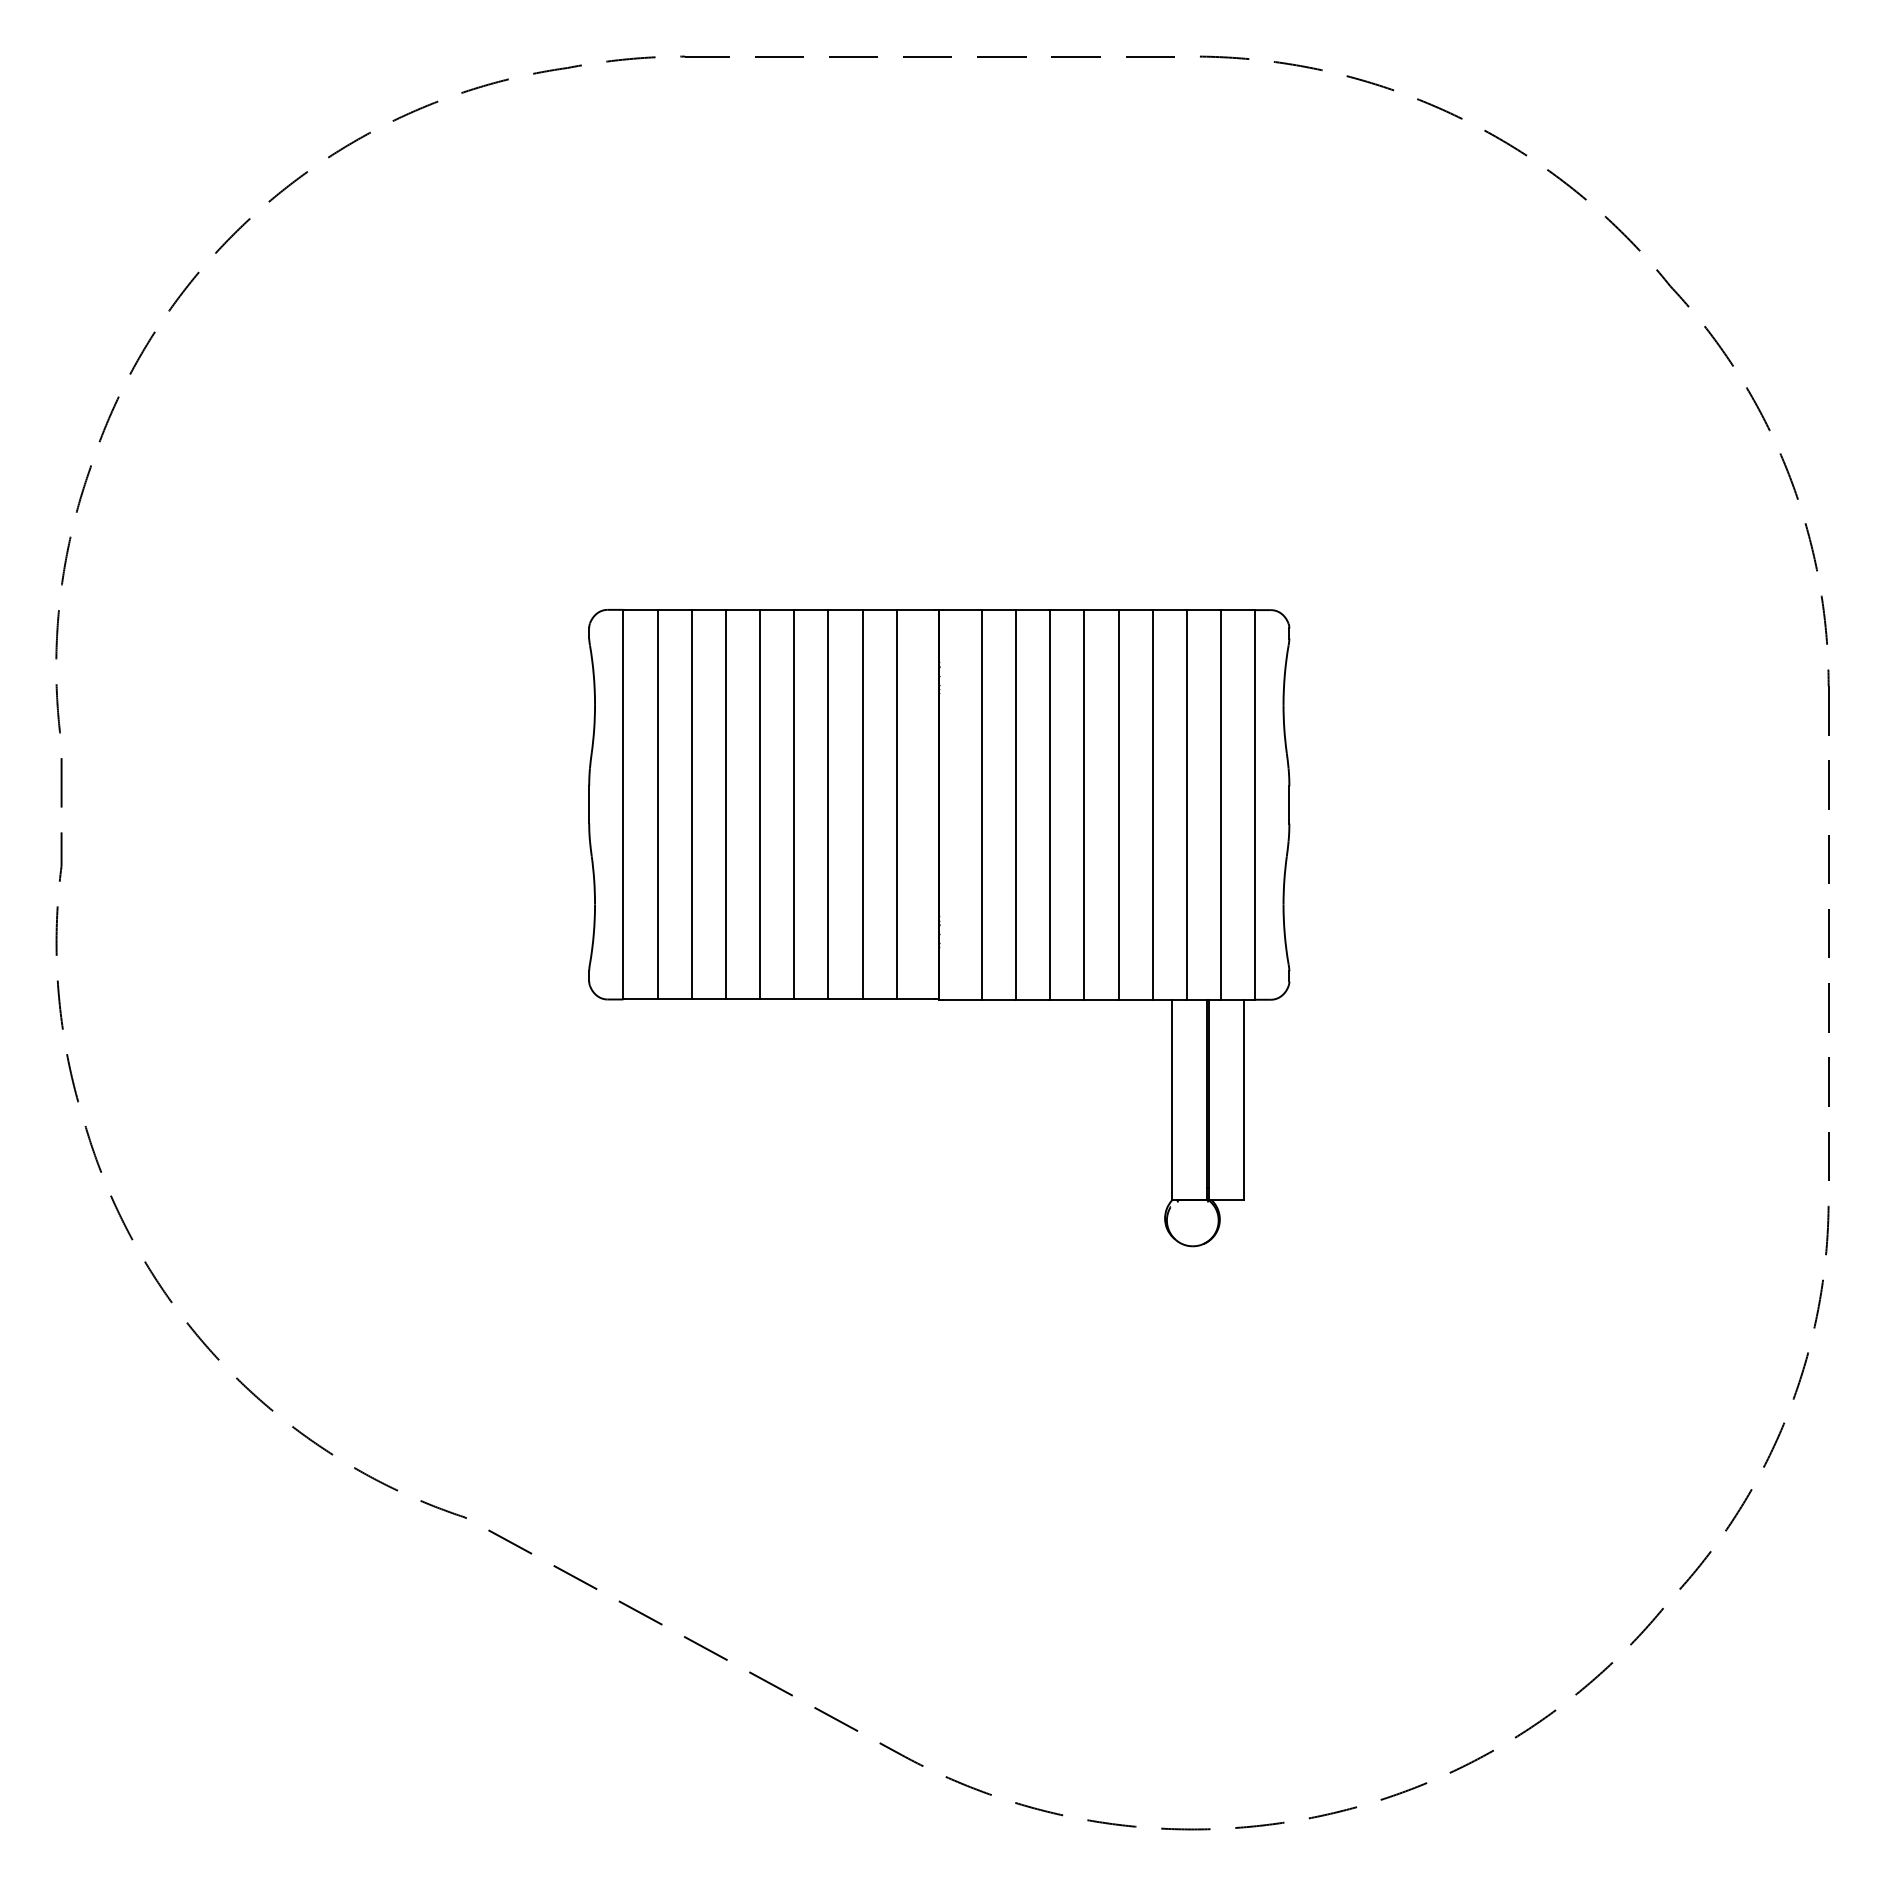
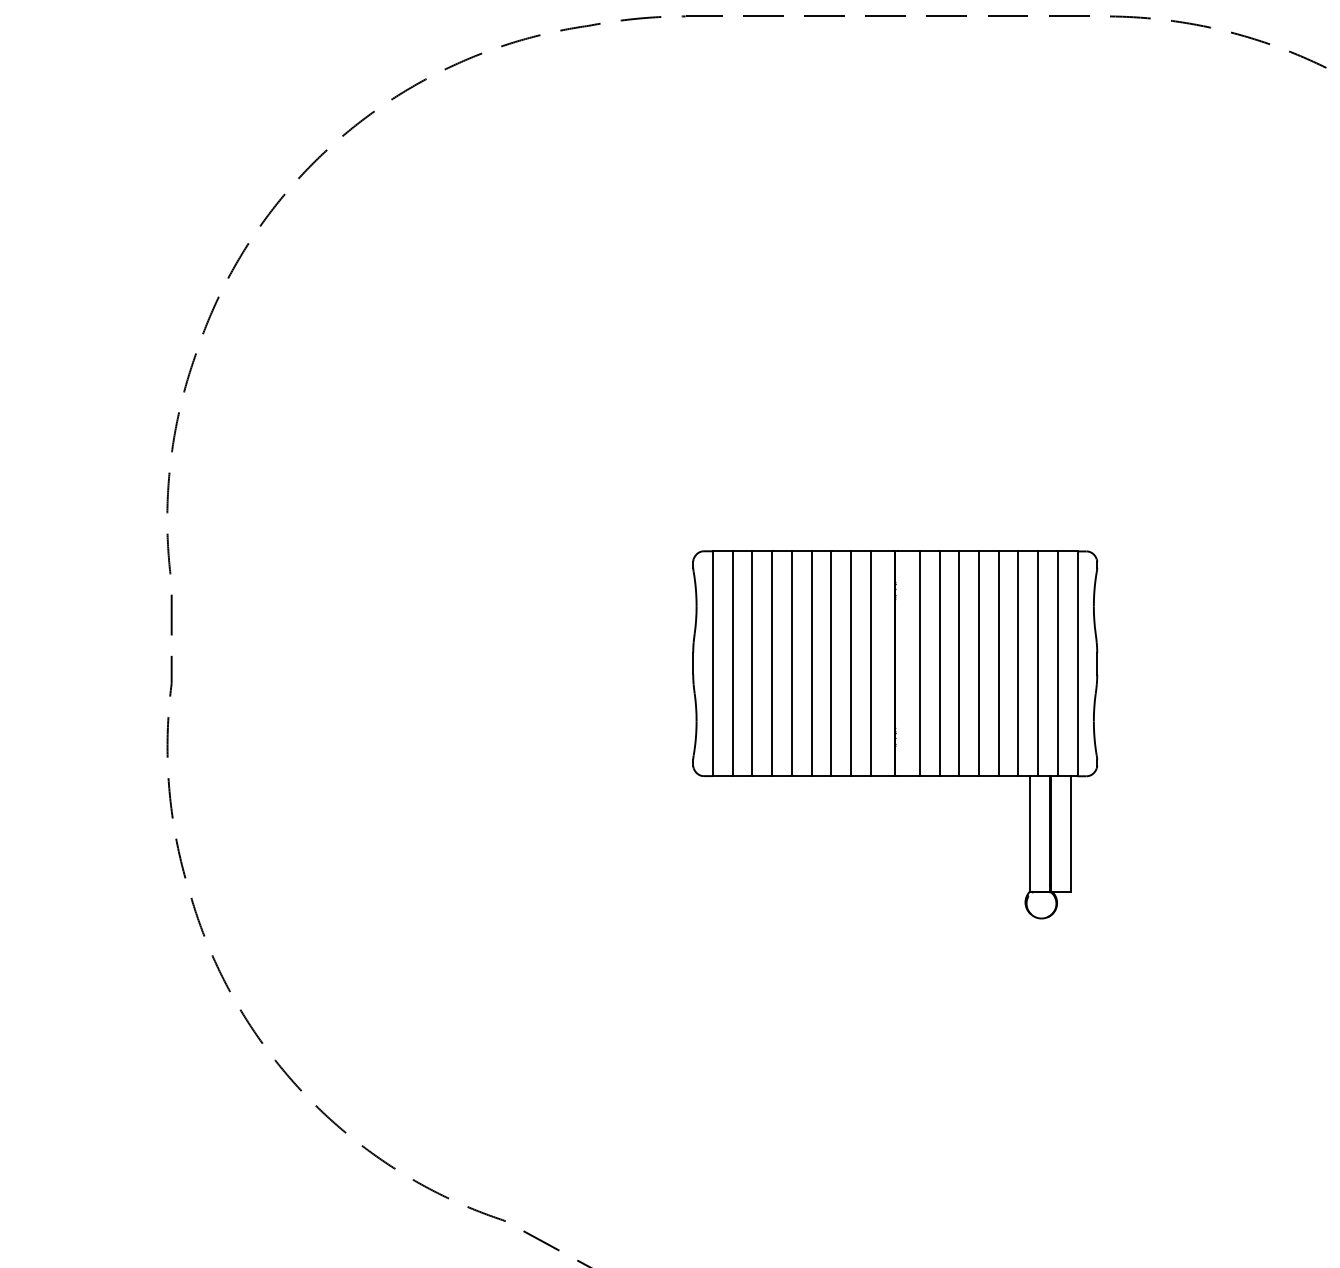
part: (939, 928) -> (895, 735), size x0.7

